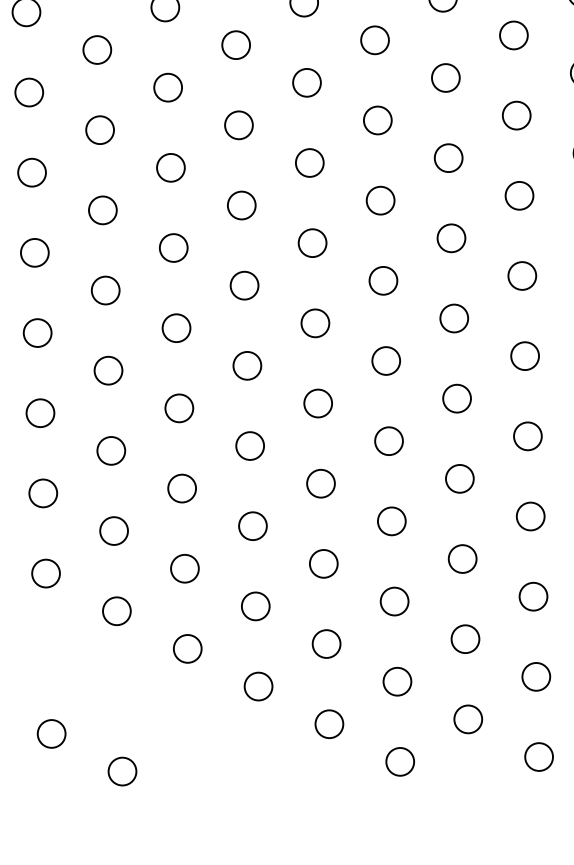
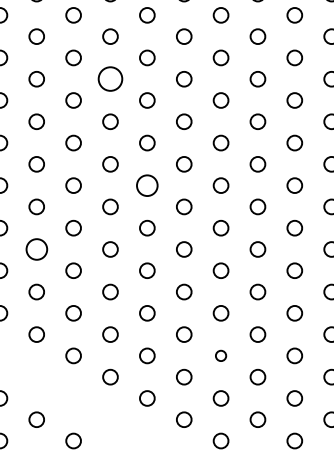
circle: (168, 88) -> (110, 79), size x1.6
circle: (244, 285) -> (147, 185), size x1.4
circle: (39, 413) -> (36, 249), size x1.4
circle: (393, 600) -> (220, 355), size x0.7

